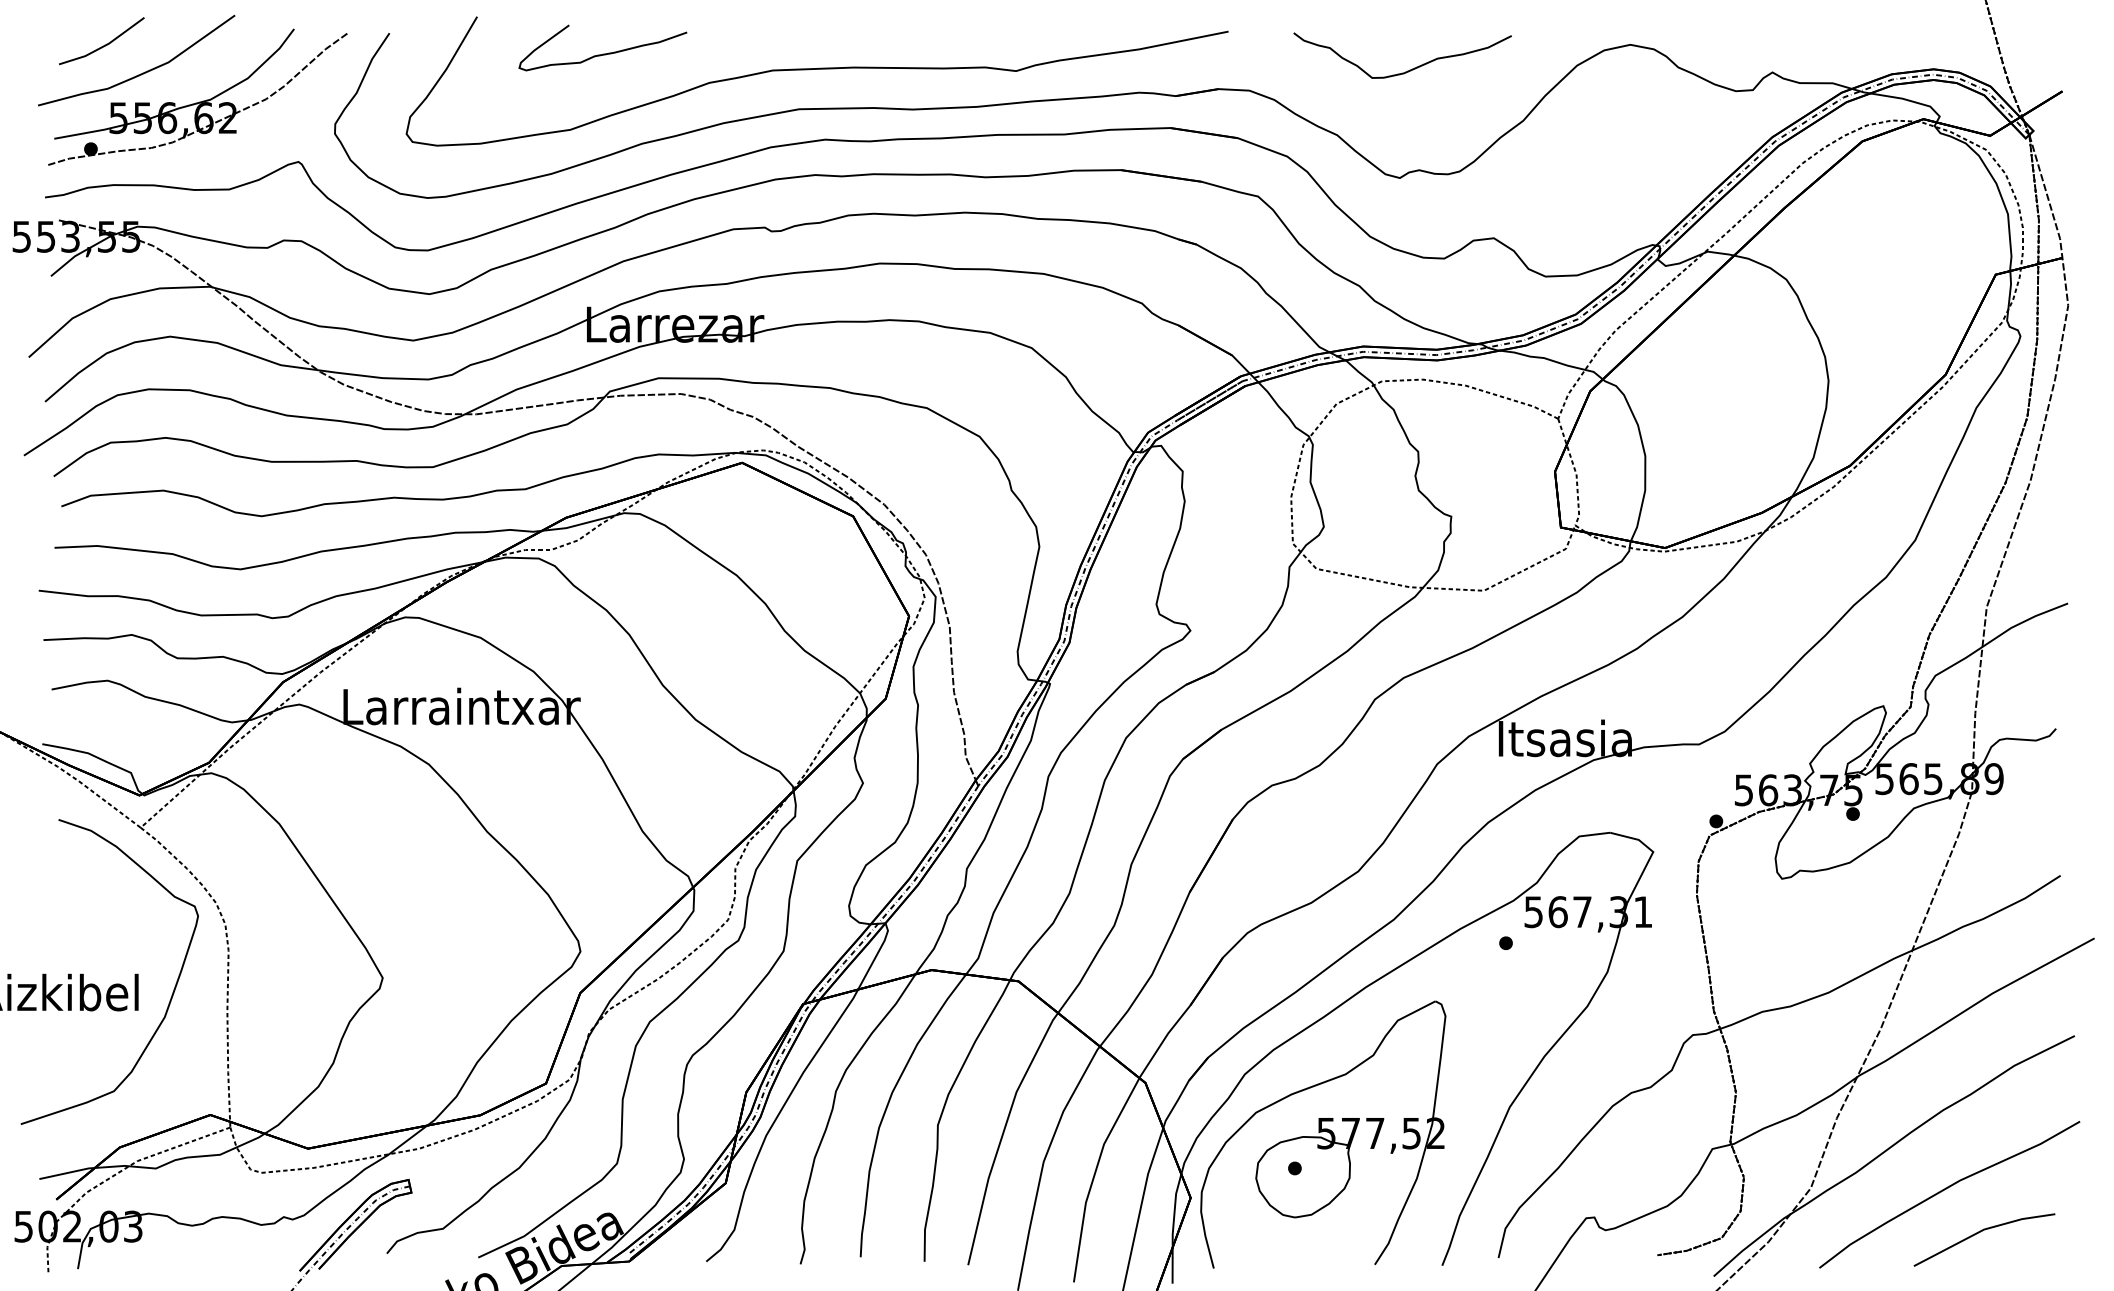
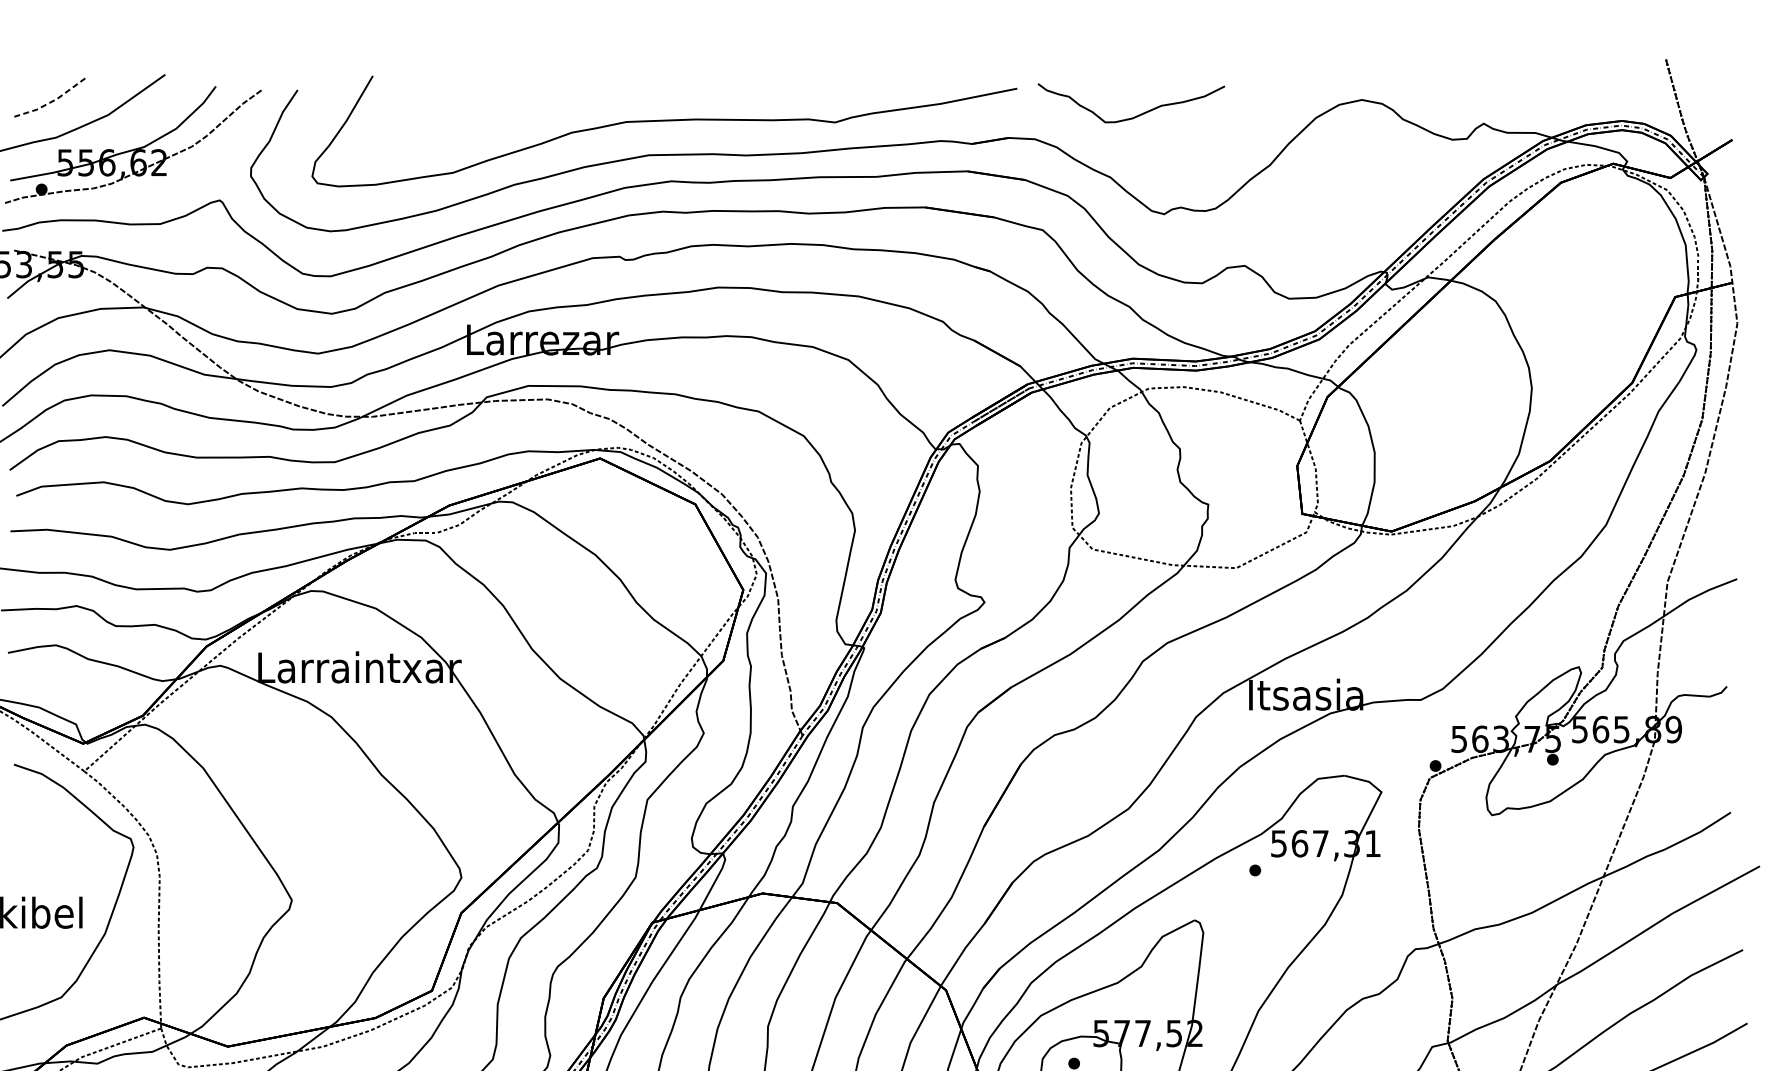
line: (104, 45) -> (53, 100), solid -> dashed
curve: (603, 53) -> (481, 107), removed
curve: (1409, 69) -> (1137, 115), moved

